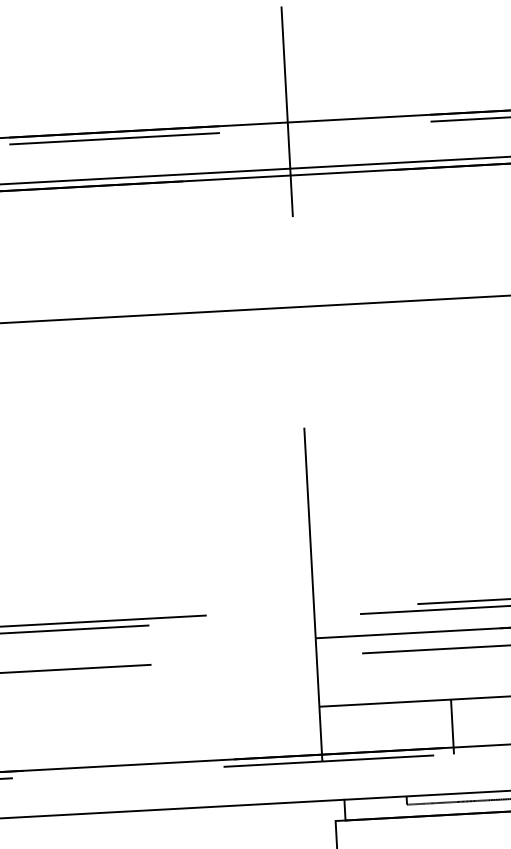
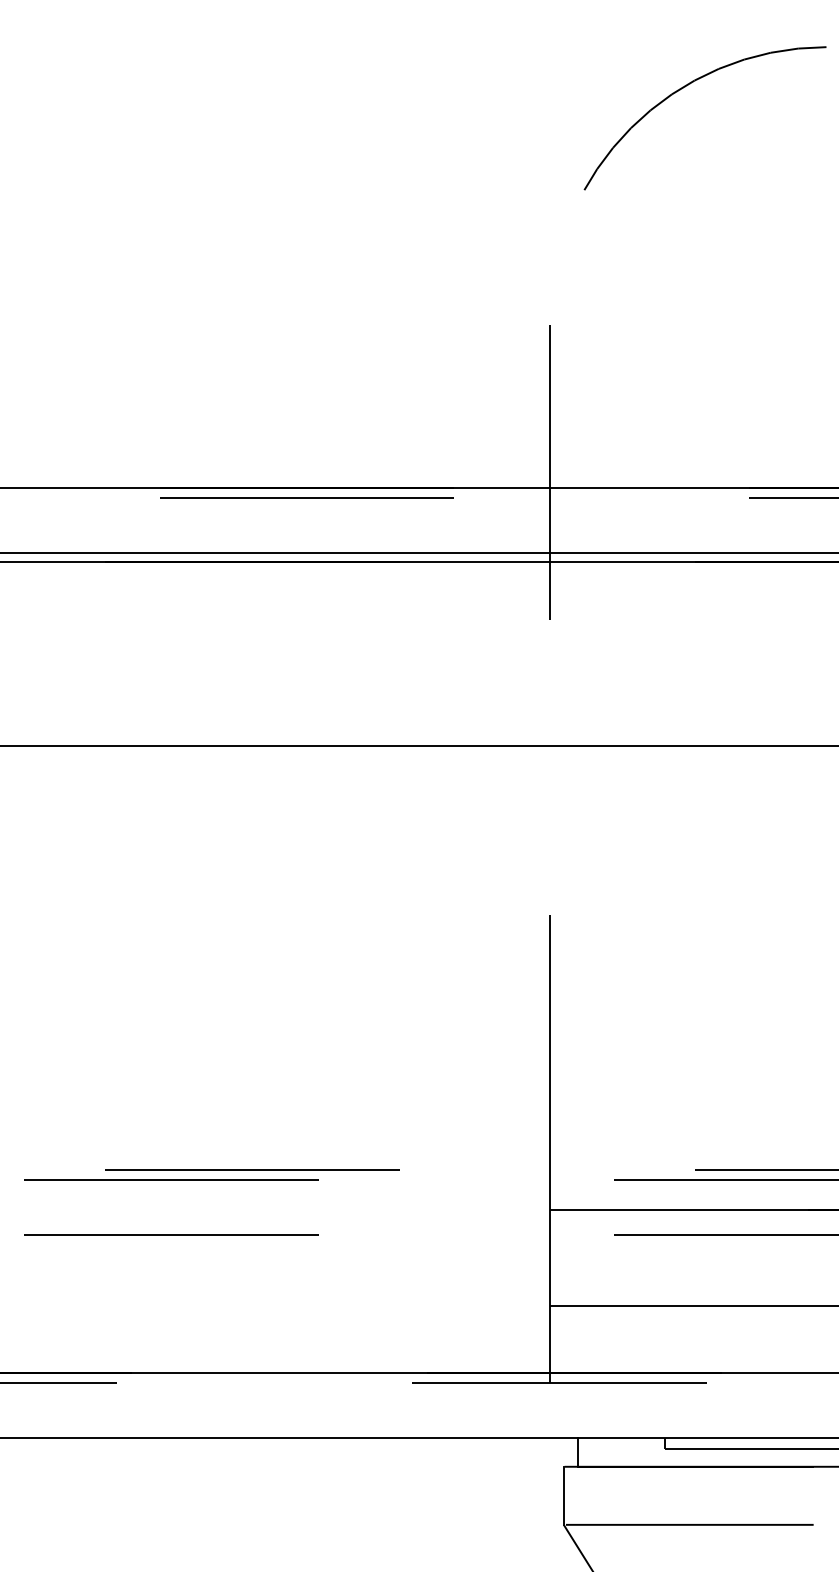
line: (452, 727) -> (734, 1344), removed

